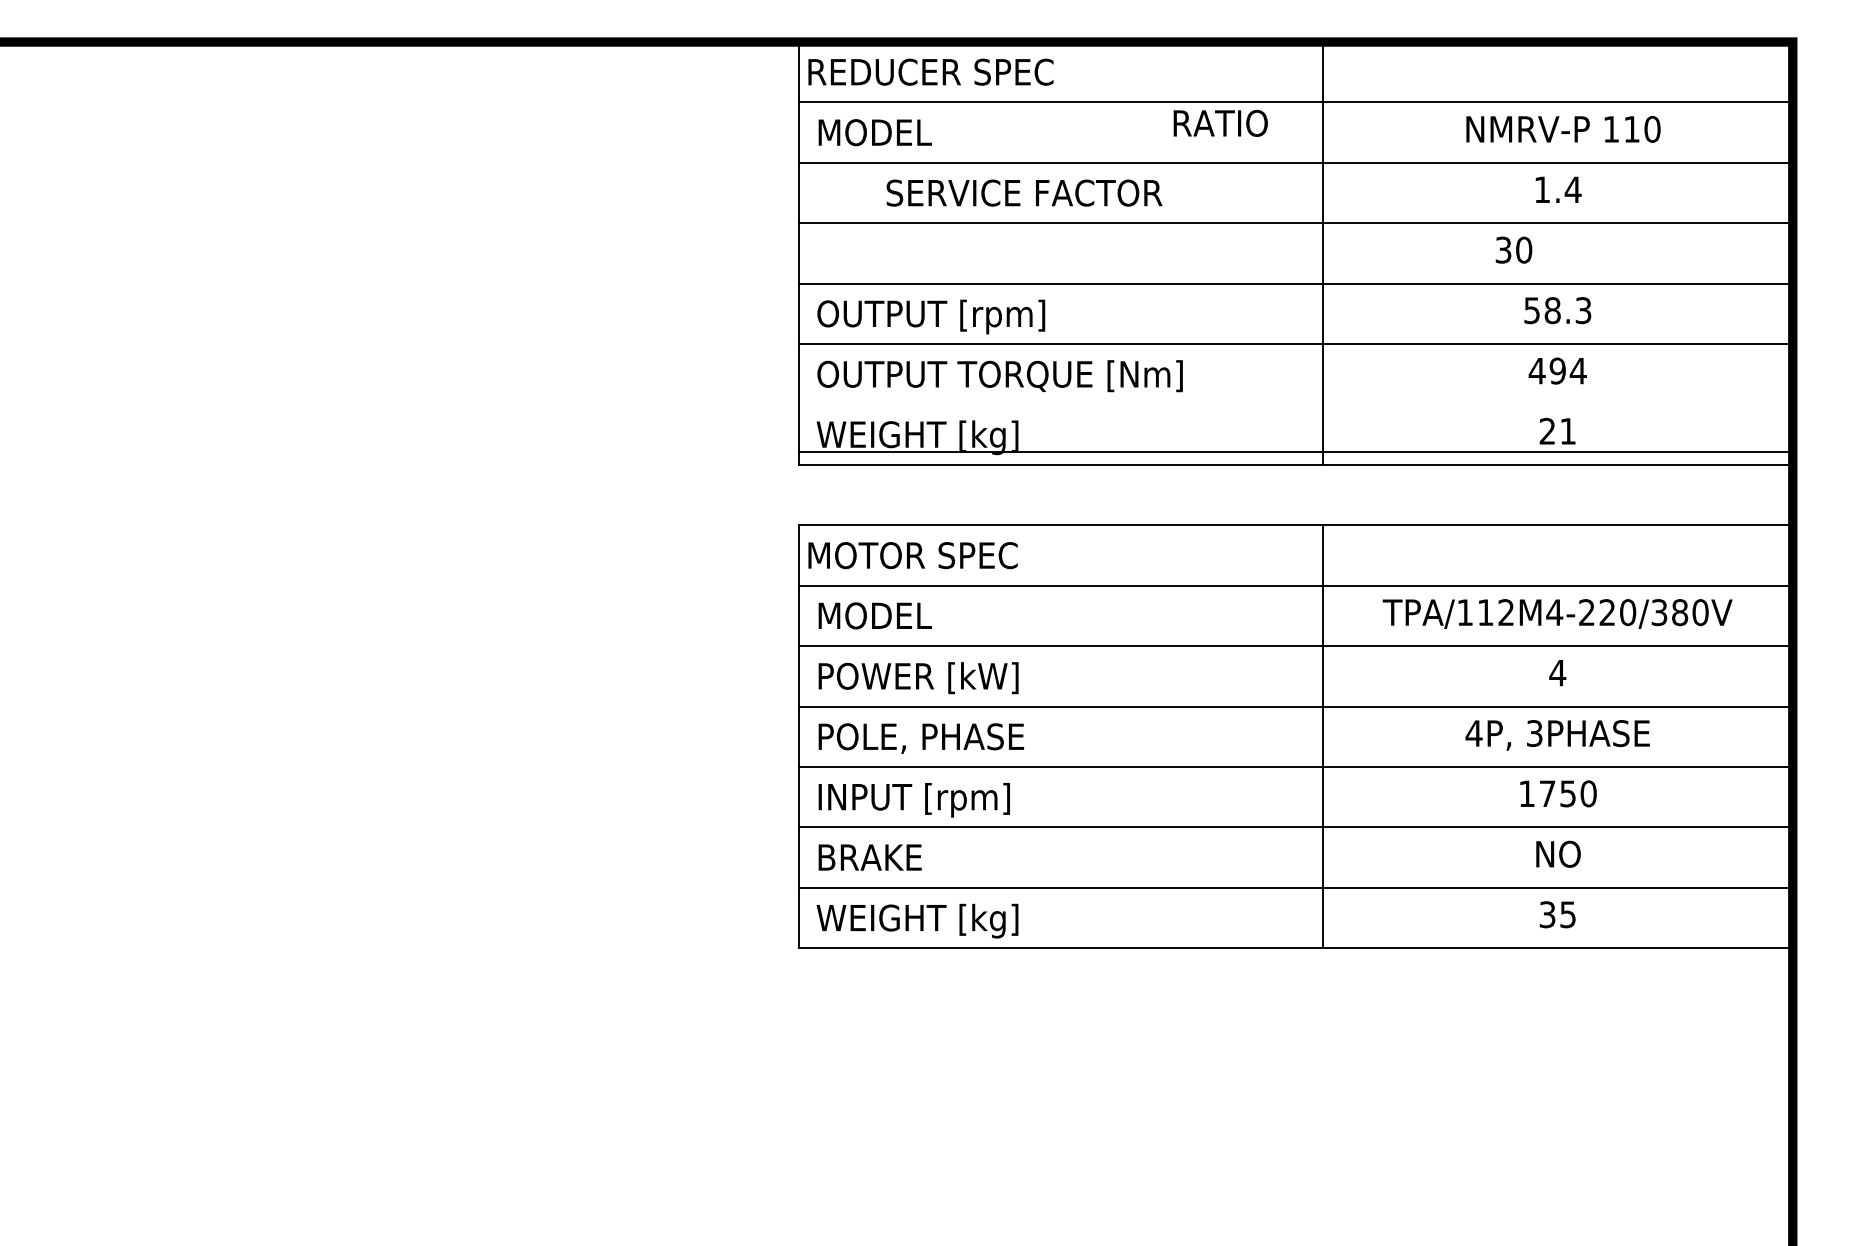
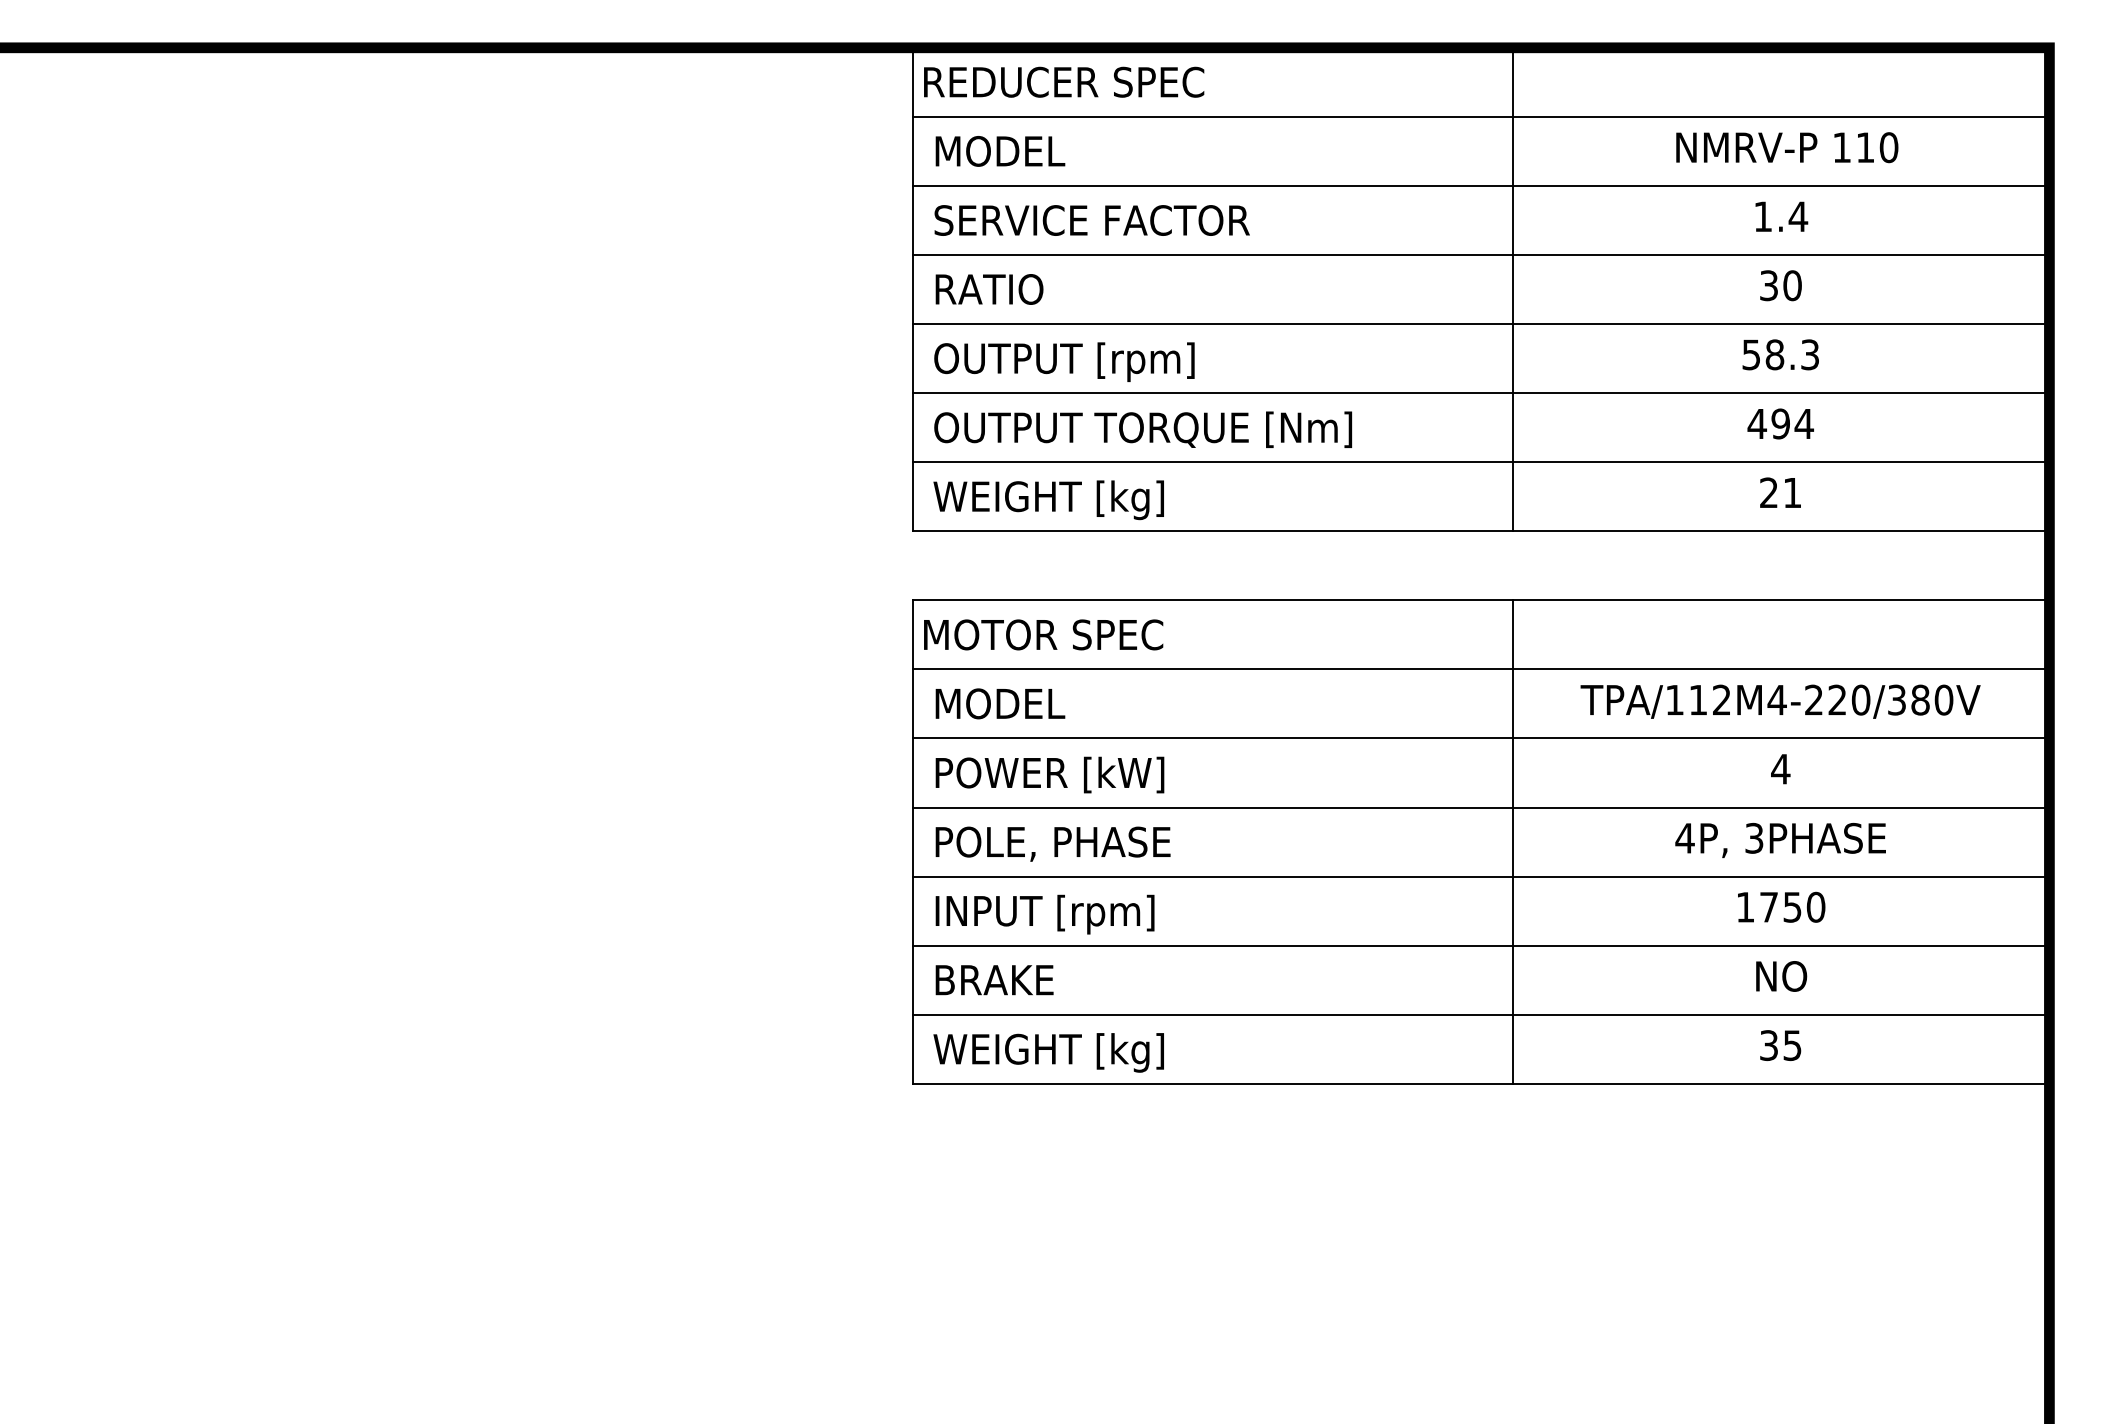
text: (1220, 123) -> (989, 289), moved
text: (1024, 192) -> (1092, 219), moved
text: (1513, 249) -> (1780, 284), moved
line: (1295, 452) -> (1480, 462), moved

